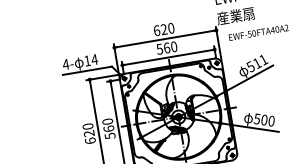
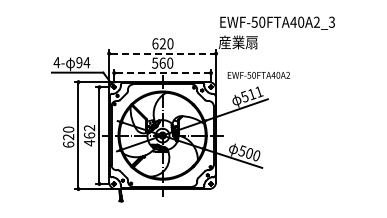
text: (258, 31) -> (258, 74), moved
line: (166, 38) -> (163, 53), solid -> dashed
line: (169, 57) -> (163, 73), solid -> dashed
text: (87, 60) -> (79, 62), 14 -> 94
text: (108, 128) -> (89, 135), 560 -> 462

